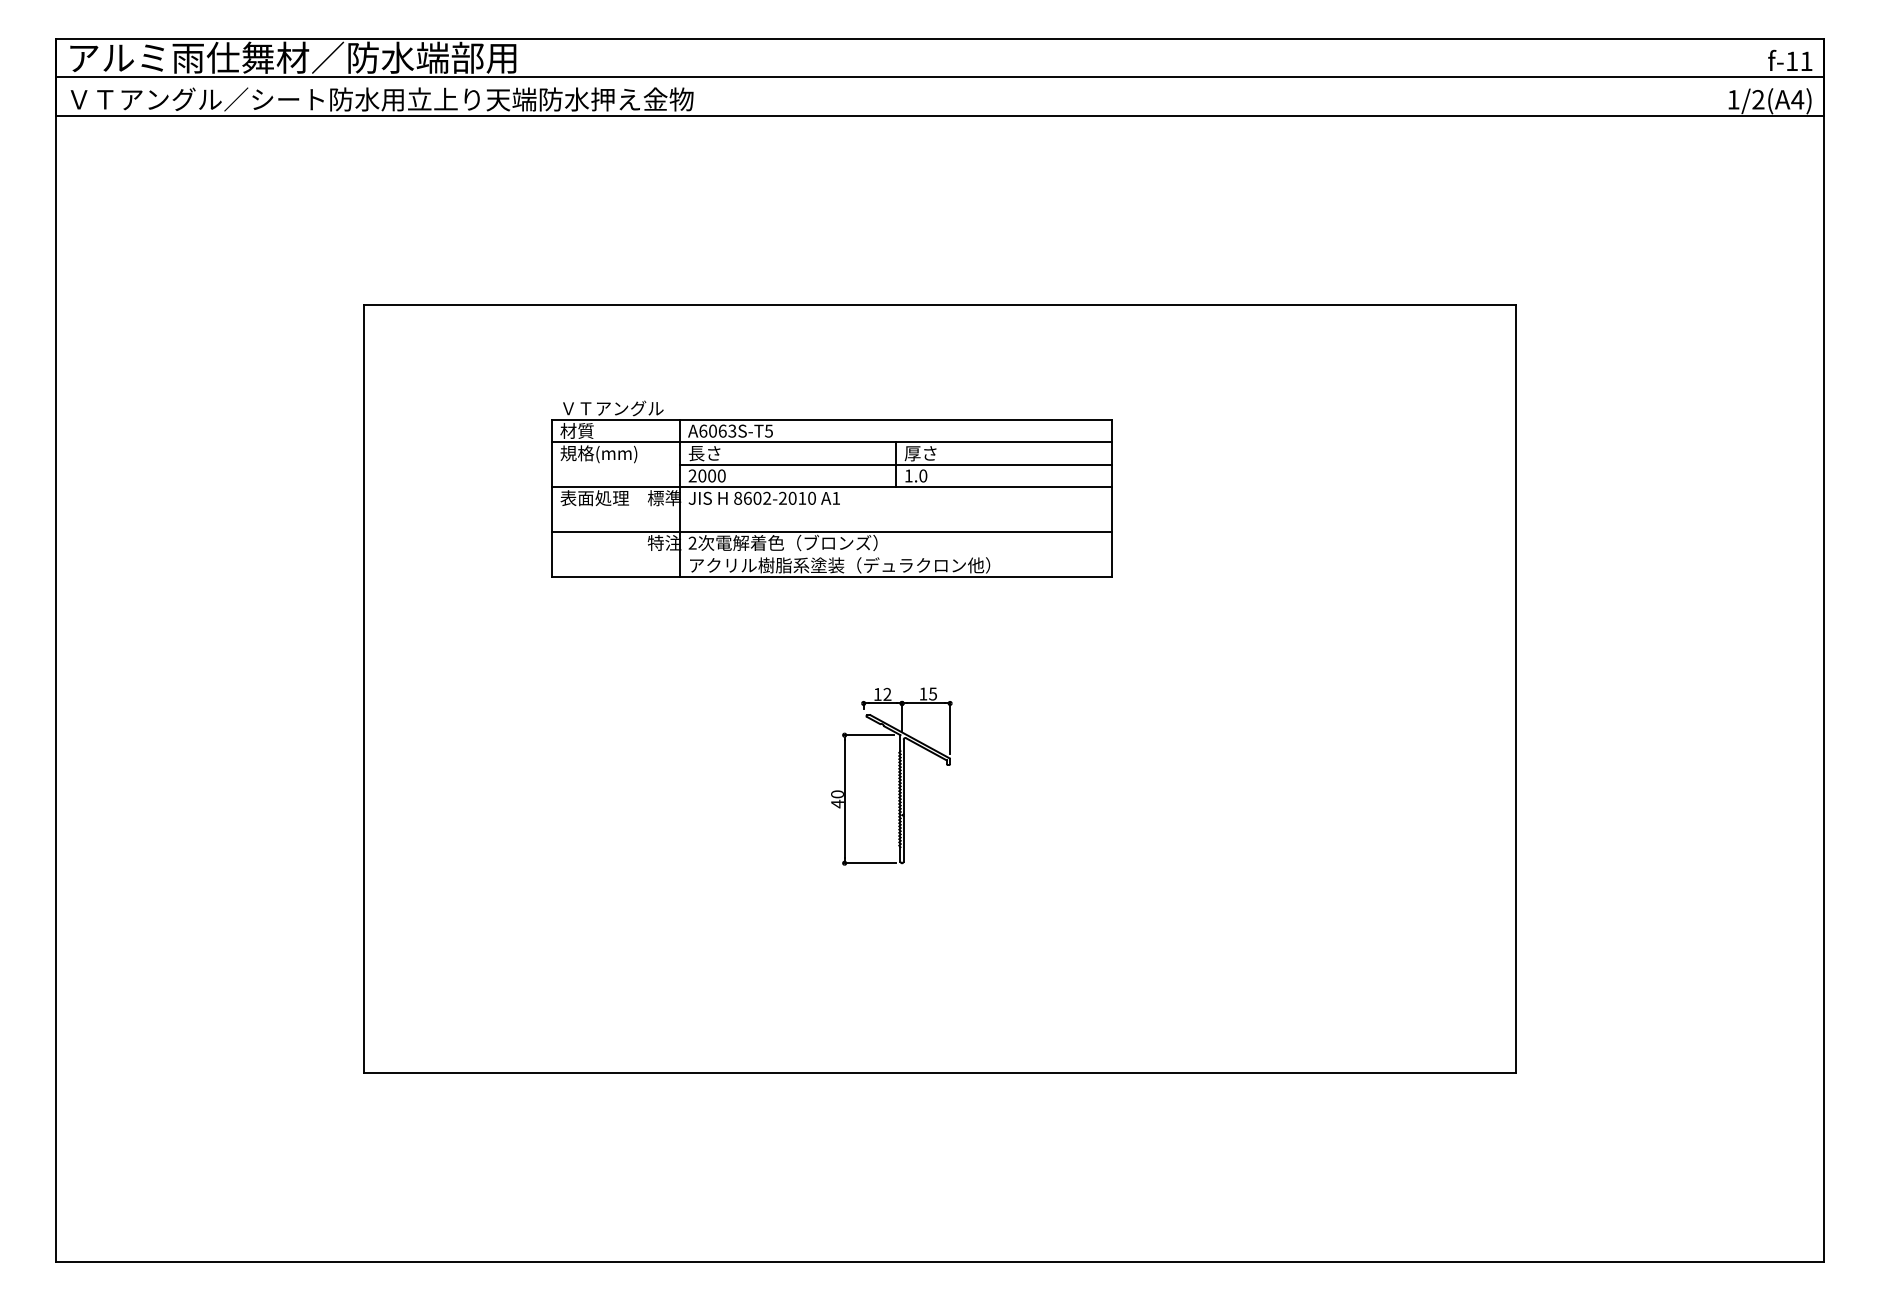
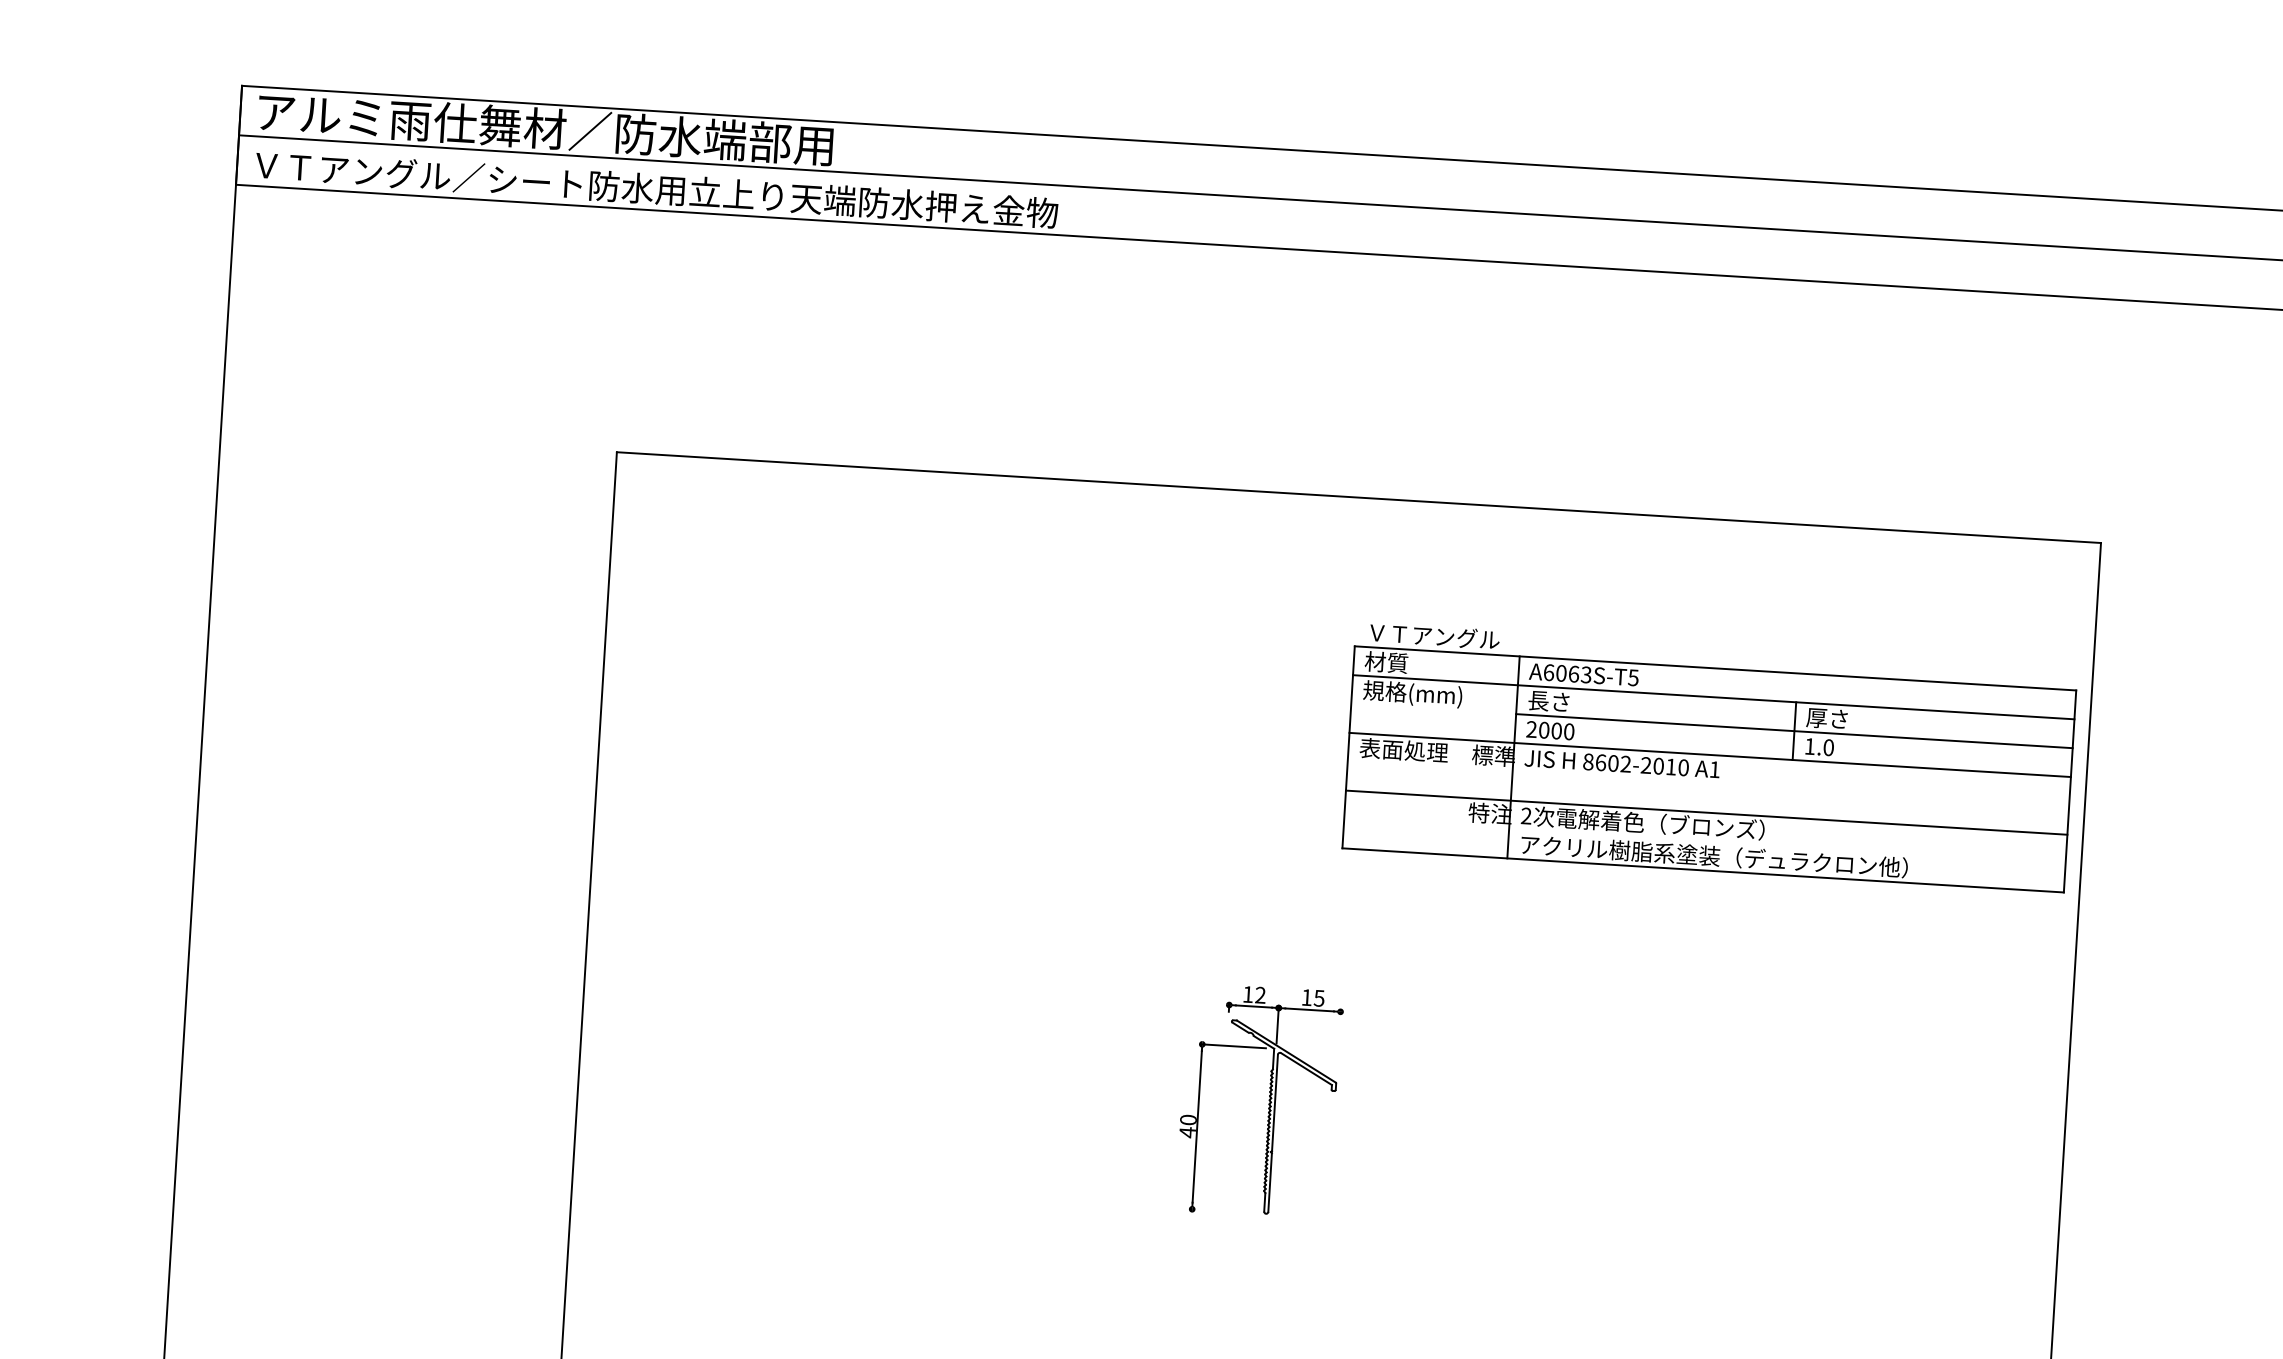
part: (831, 488) -> (1709, 756), moved
line: (950, 728) -> (1339, 1044), removed
line: (869, 863) -> (1224, 1211), removed

